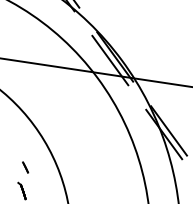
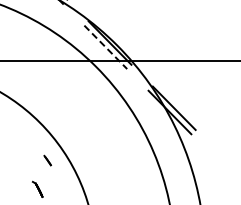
line: (111, 60) -> (106, 47), solid -> dashed
part: (25, 167) -> (47, 160), moved

